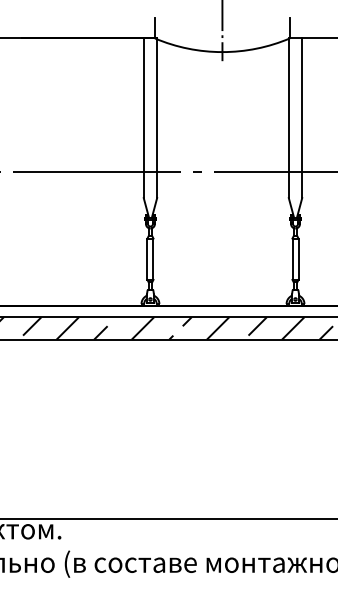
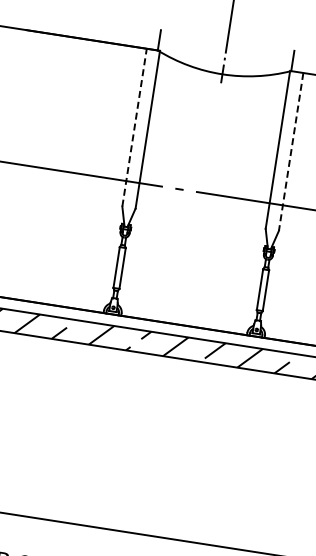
line: (143, 118) -> (134, 127), solid -> dashed
line: (302, 118) -> (291, 152), solid -> dashed

